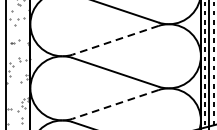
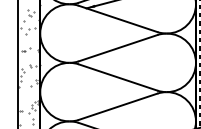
line: (114, 40) -> (117, 48), dashed -> solid
line: (114, 104) -> (117, 106), dashed -> solid

